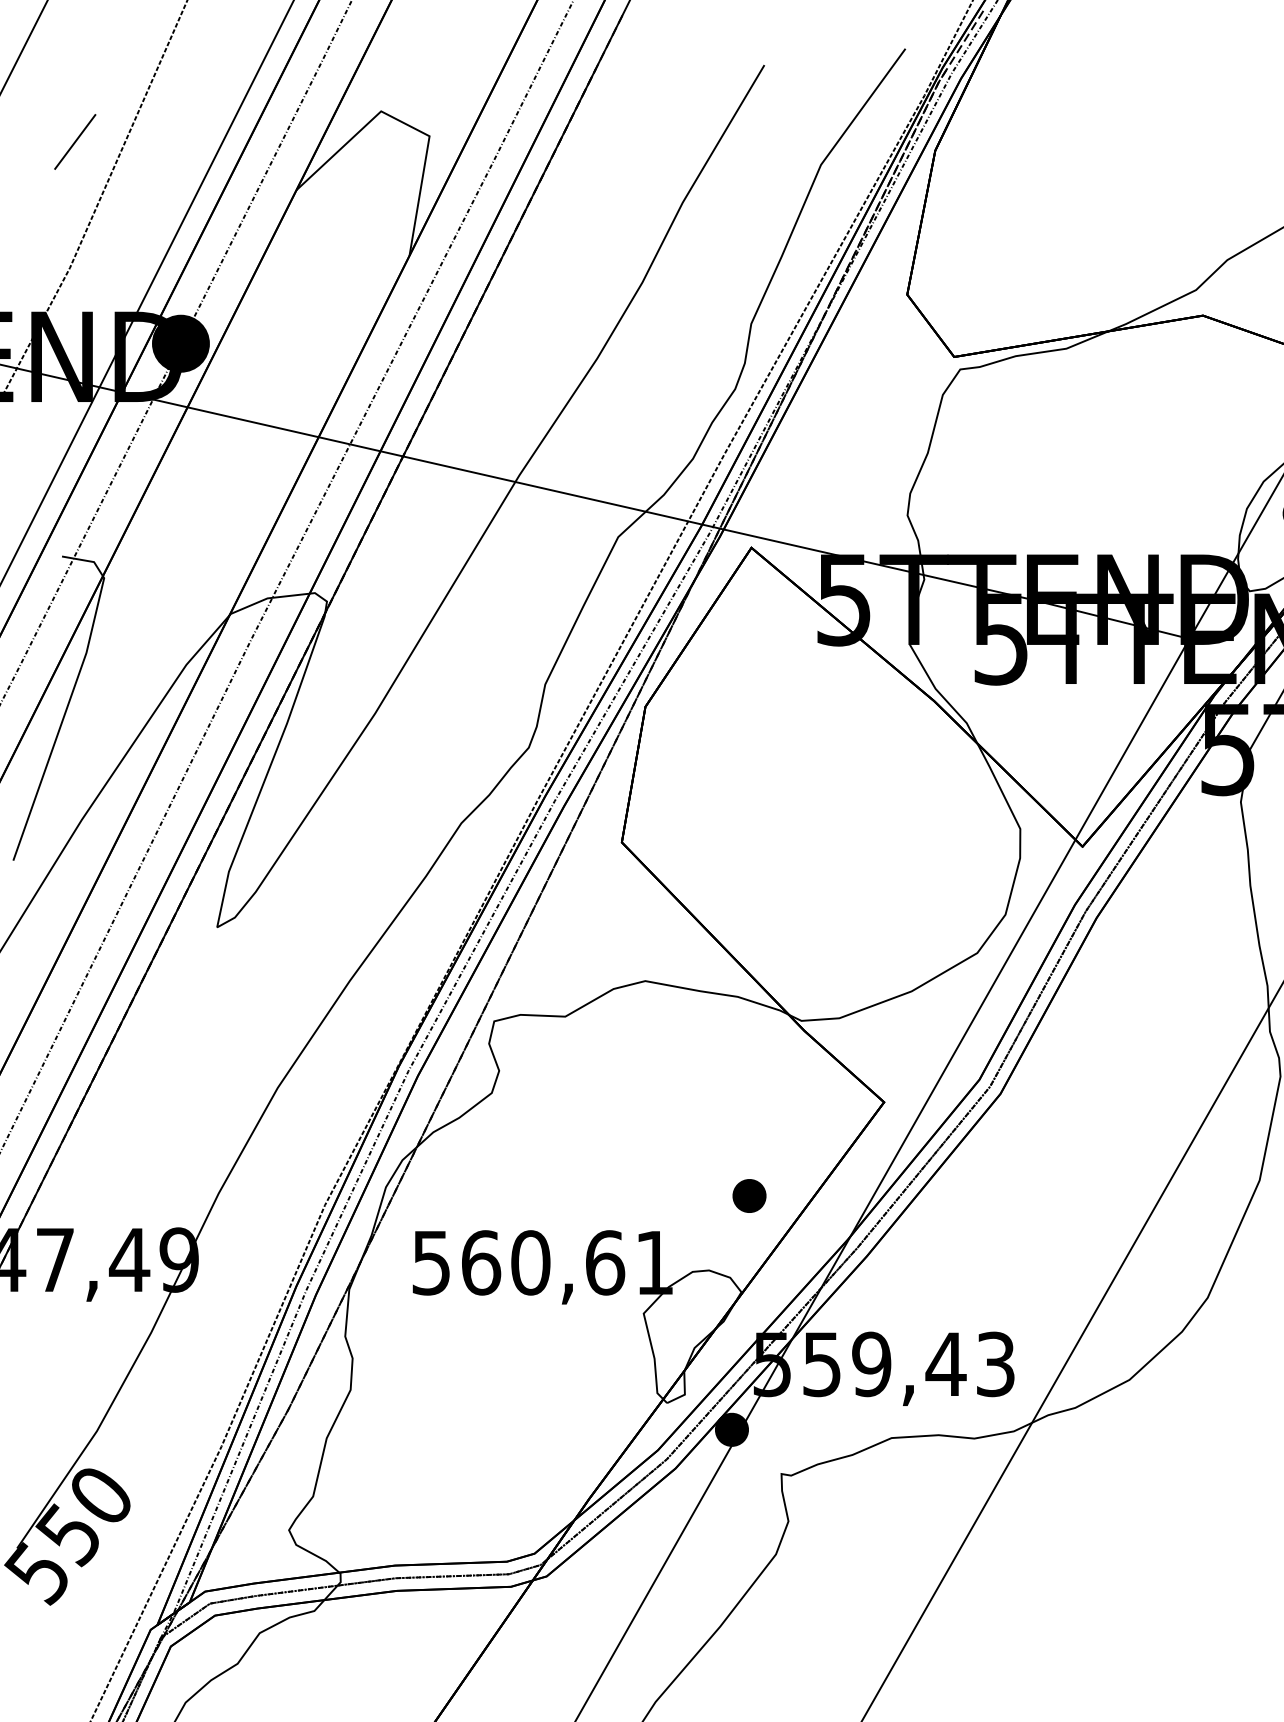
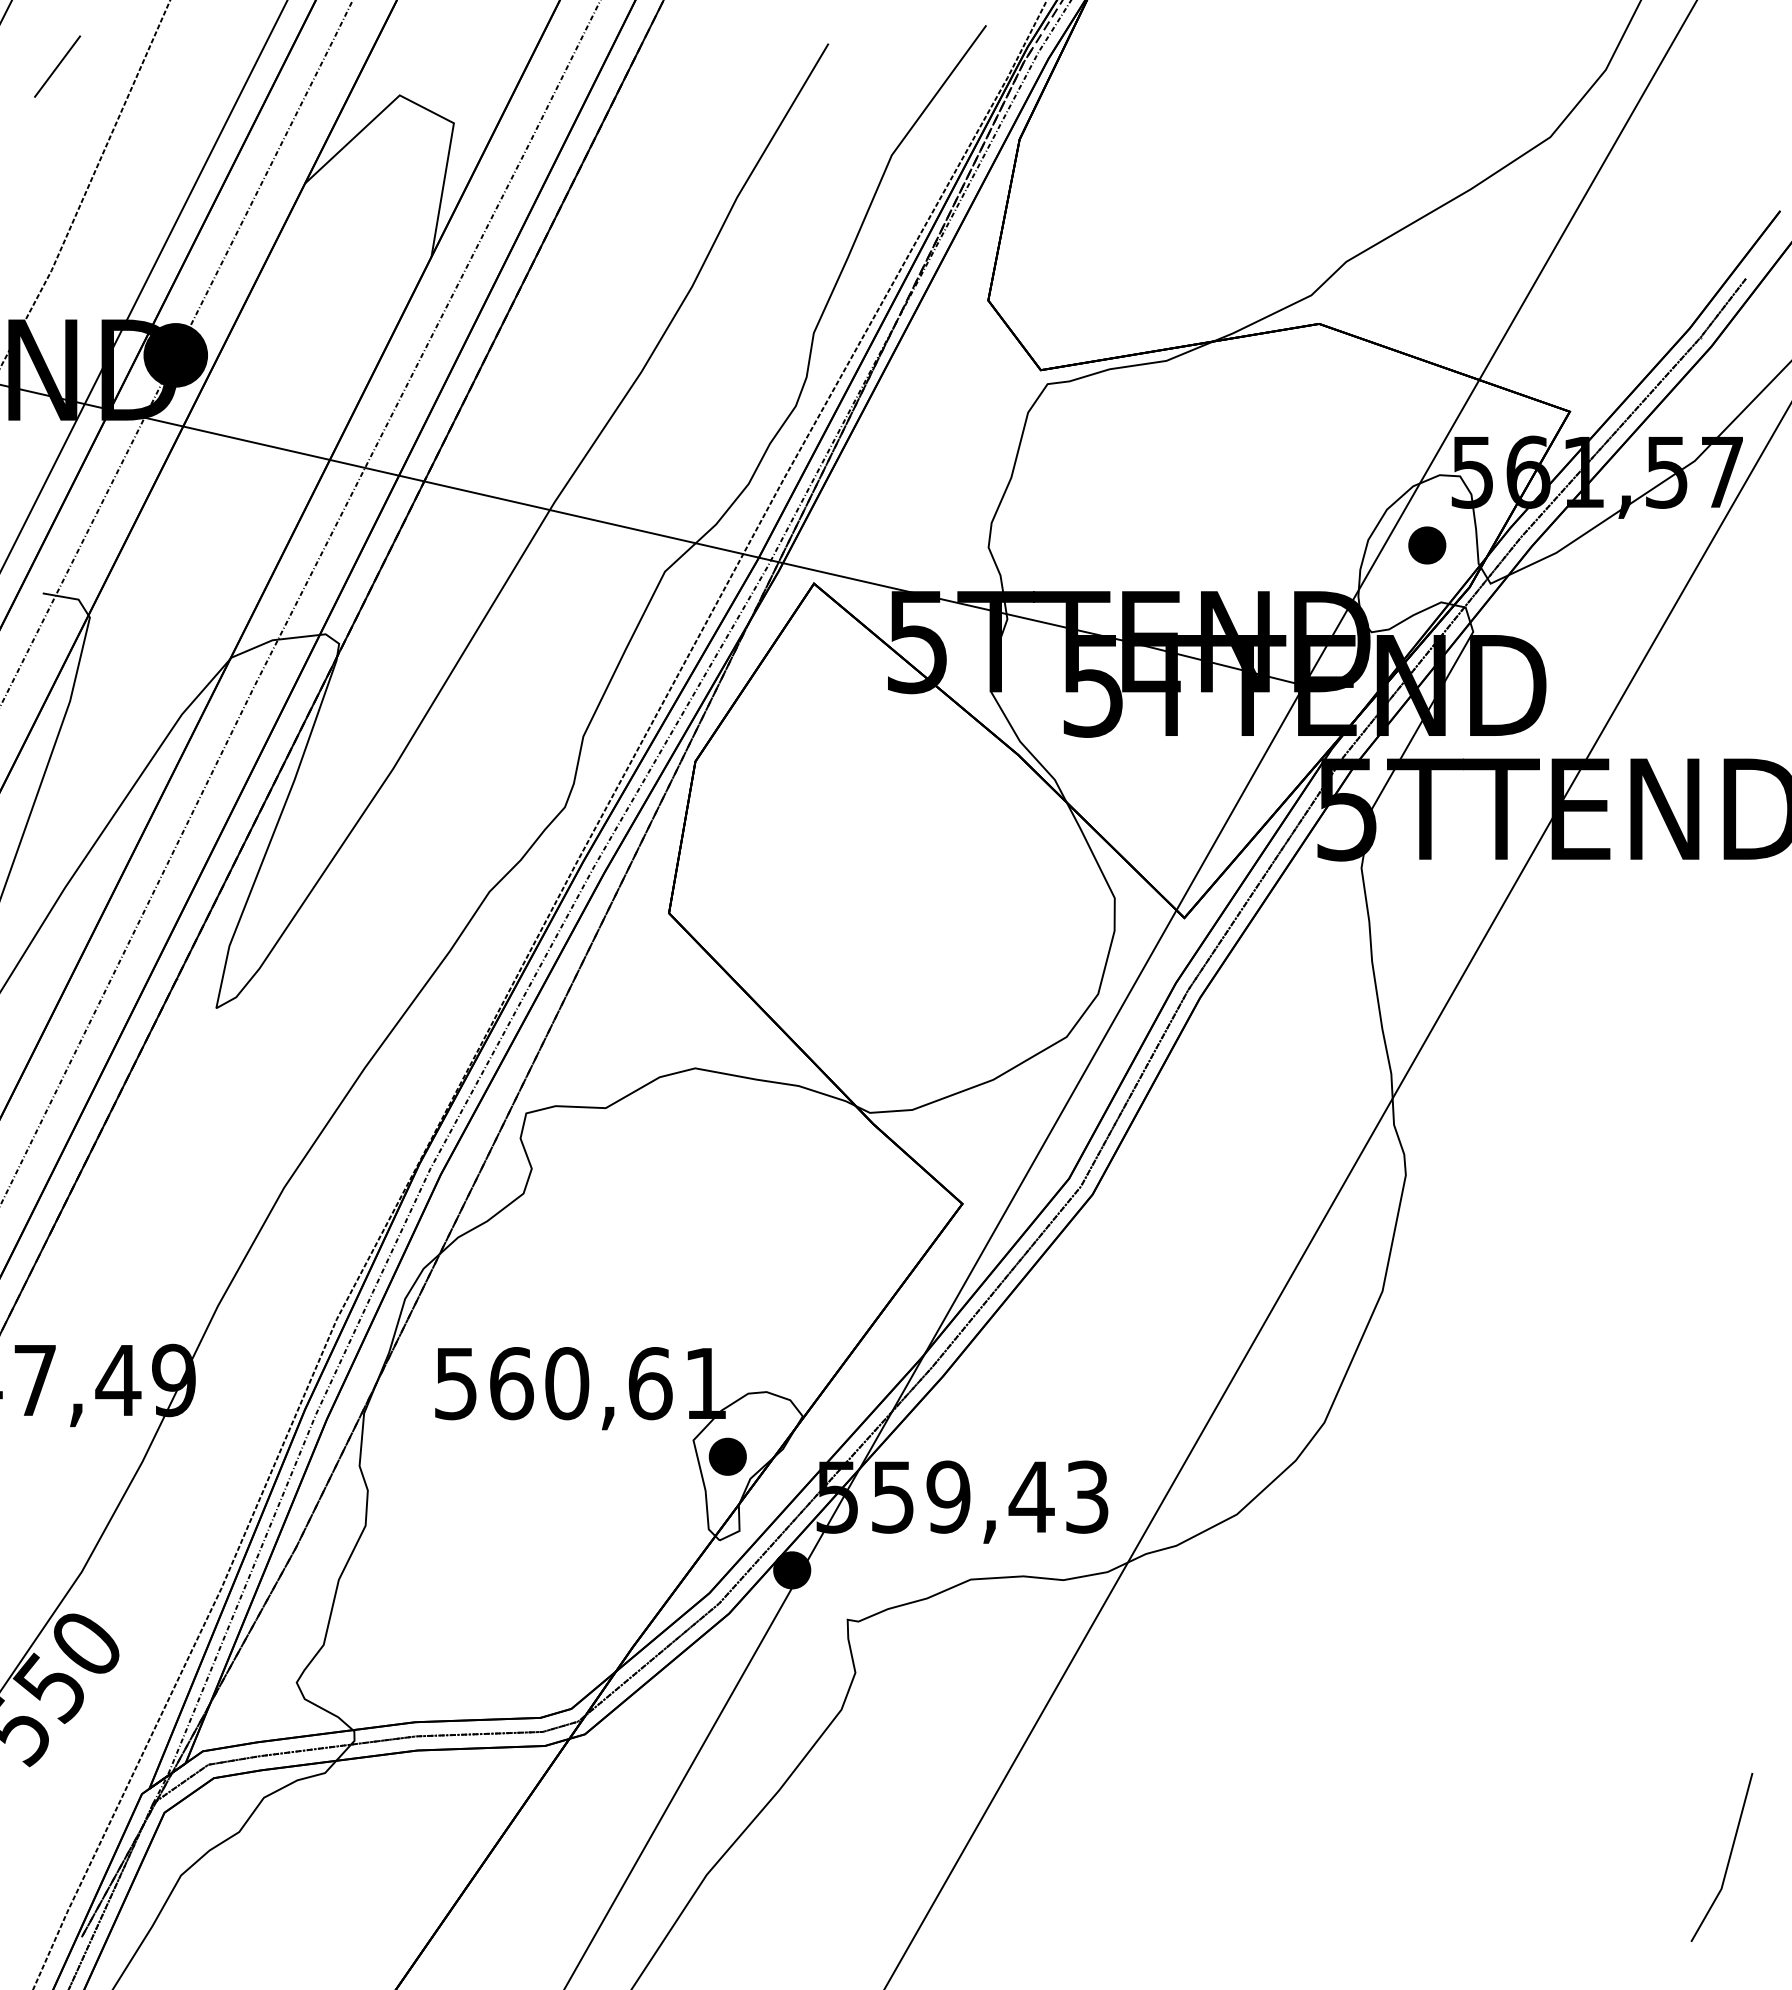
line: (75, 141) -> (57, 66), moved
part: (749, 1195) -> (727, 1456), moved

